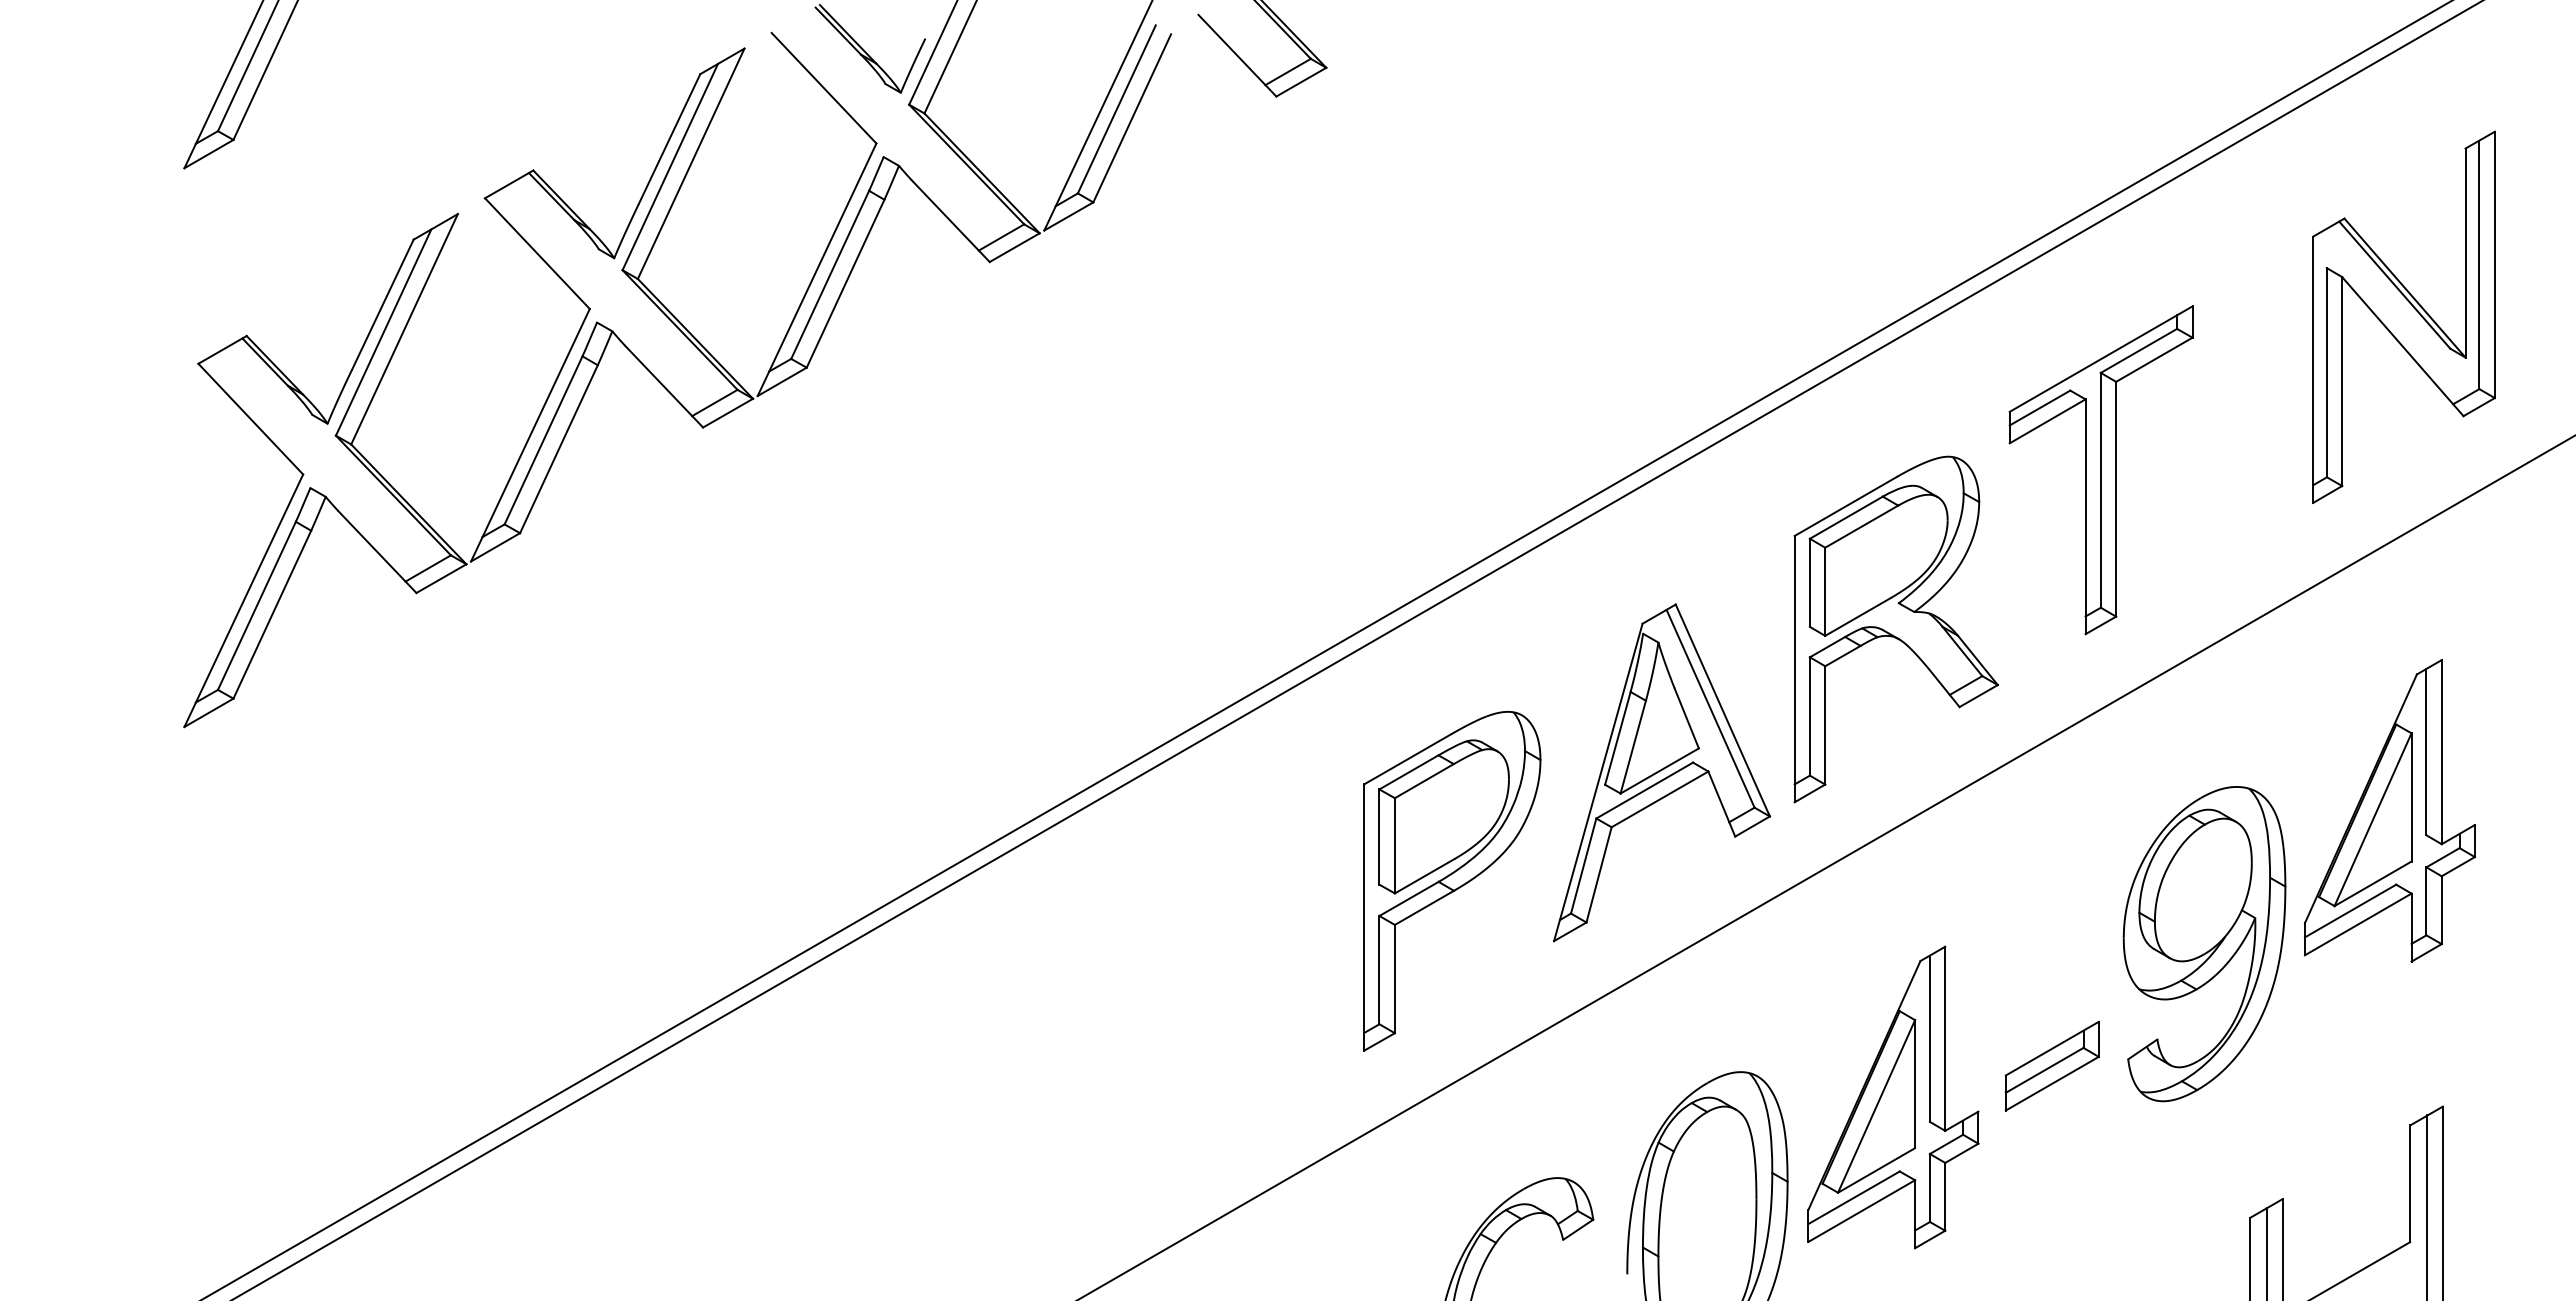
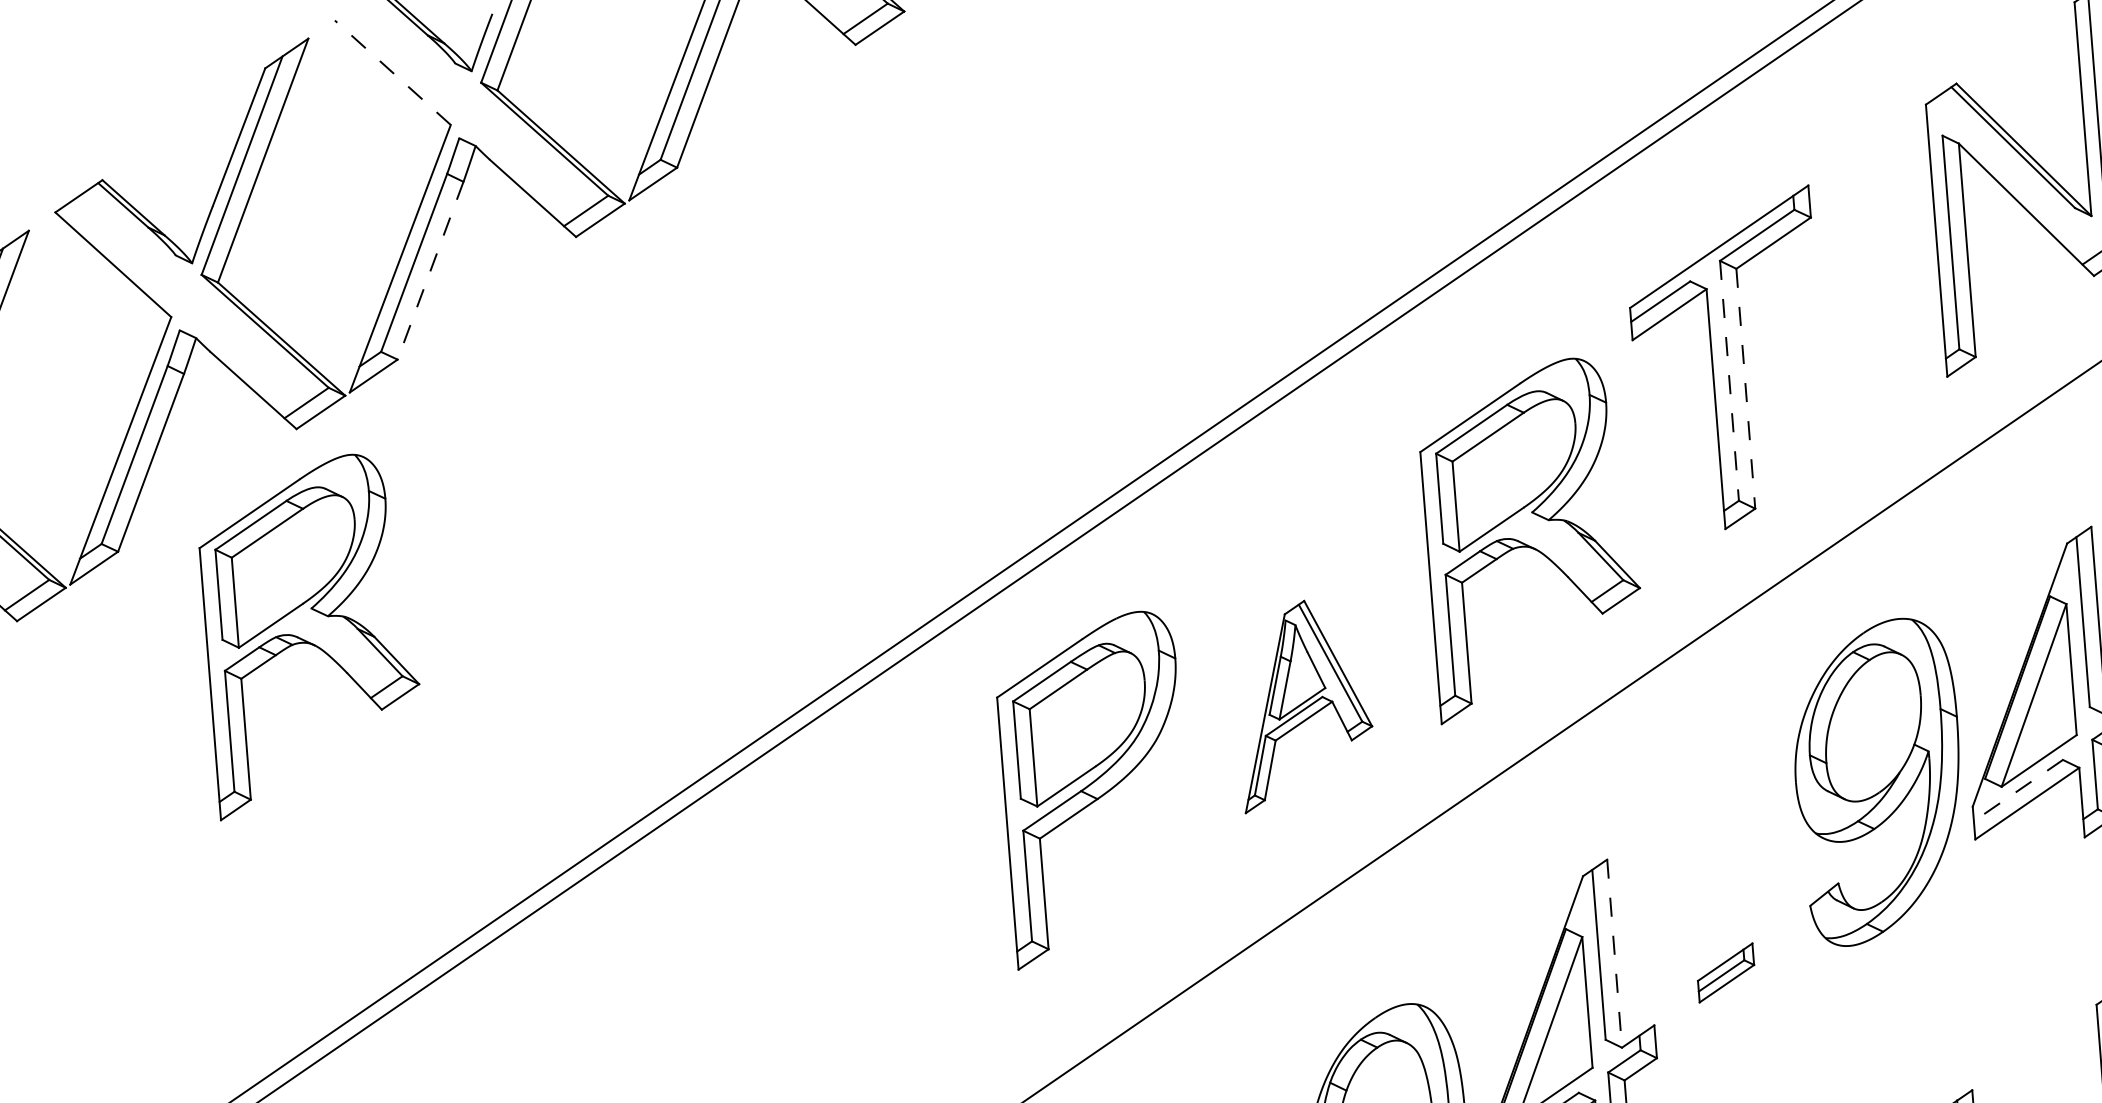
line: (823, 87) -> (392, 72), solid -> dashed
line: (845, 283) -> (430, 270), solid -> dashed
line: (2100, 490) -> (1729, 381), solid -> dashed
line: (2116, 499) -> (1746, 388), solid -> dashed
part: (700, 629) -> (310, 635), added
part: (1661, 772) -> (1303, 704), size x0.6
part: (1452, 881) -> (1095, 789), moved
line: (2350, 911) -> (2018, 791), solid -> dashed
part: (2204, 944) -> (1878, 782), moved
line: (1945, 1039) -> (1614, 954), solid -> dashed
part: (2051, 1065) -> (1725, 972), size x0.6

